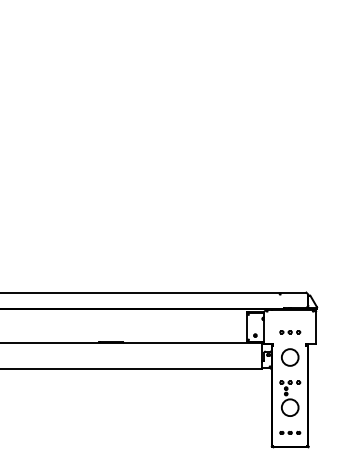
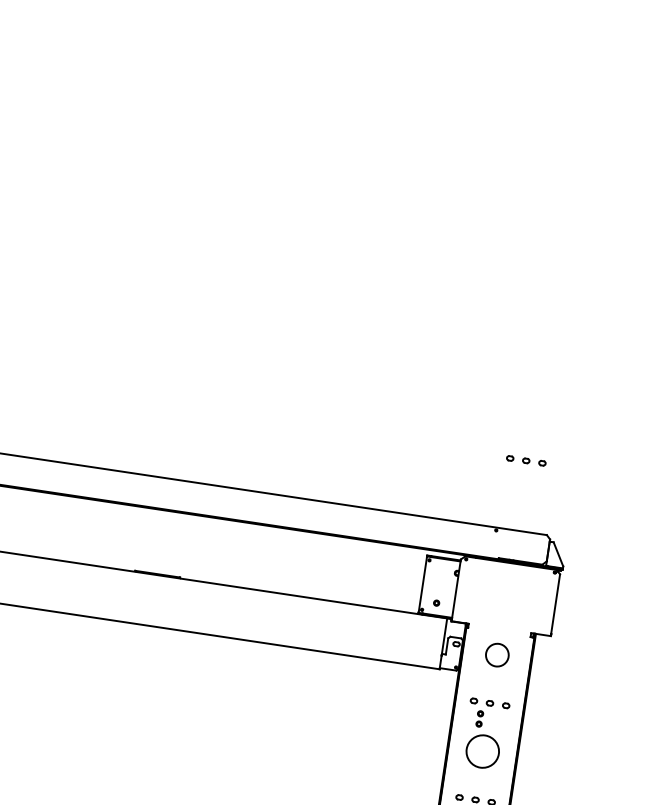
line: (290, 332) -> (526, 461), moved
circle: (290, 357) -> (497, 655), size x0.7

